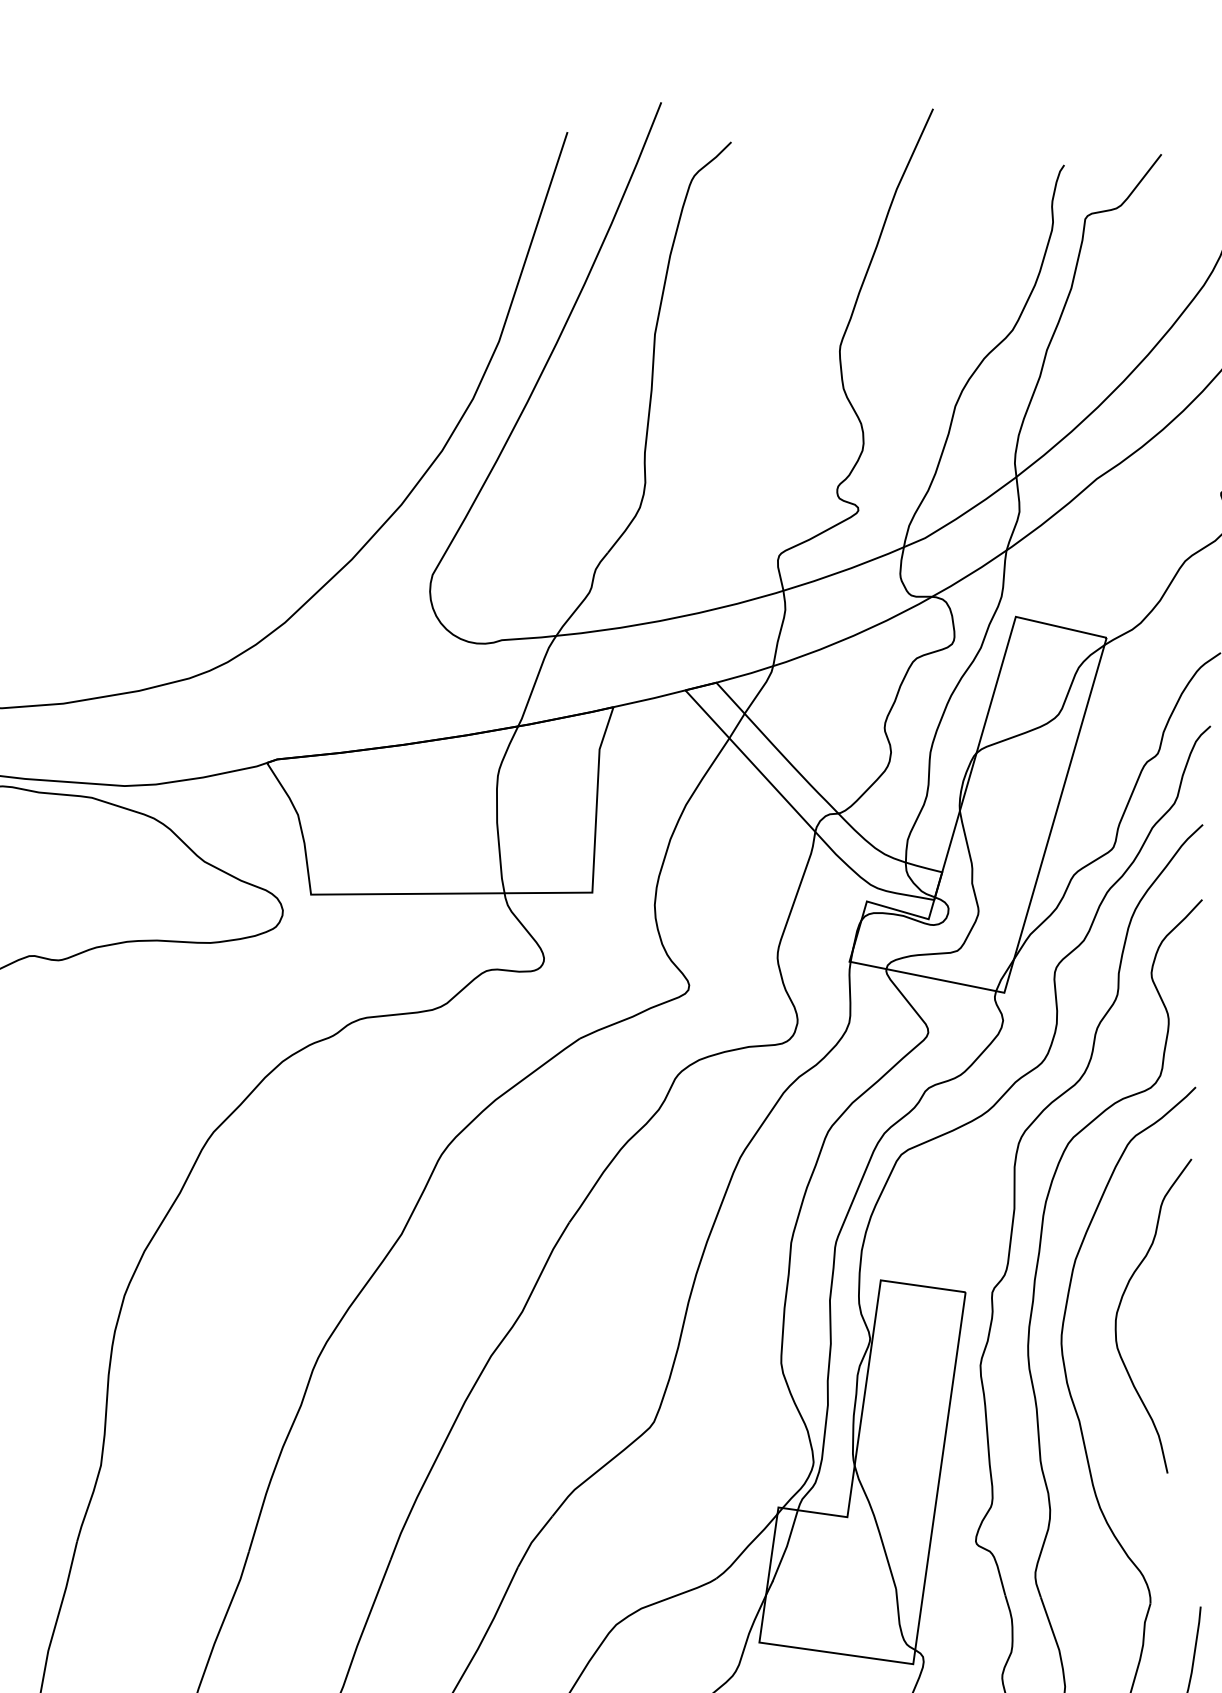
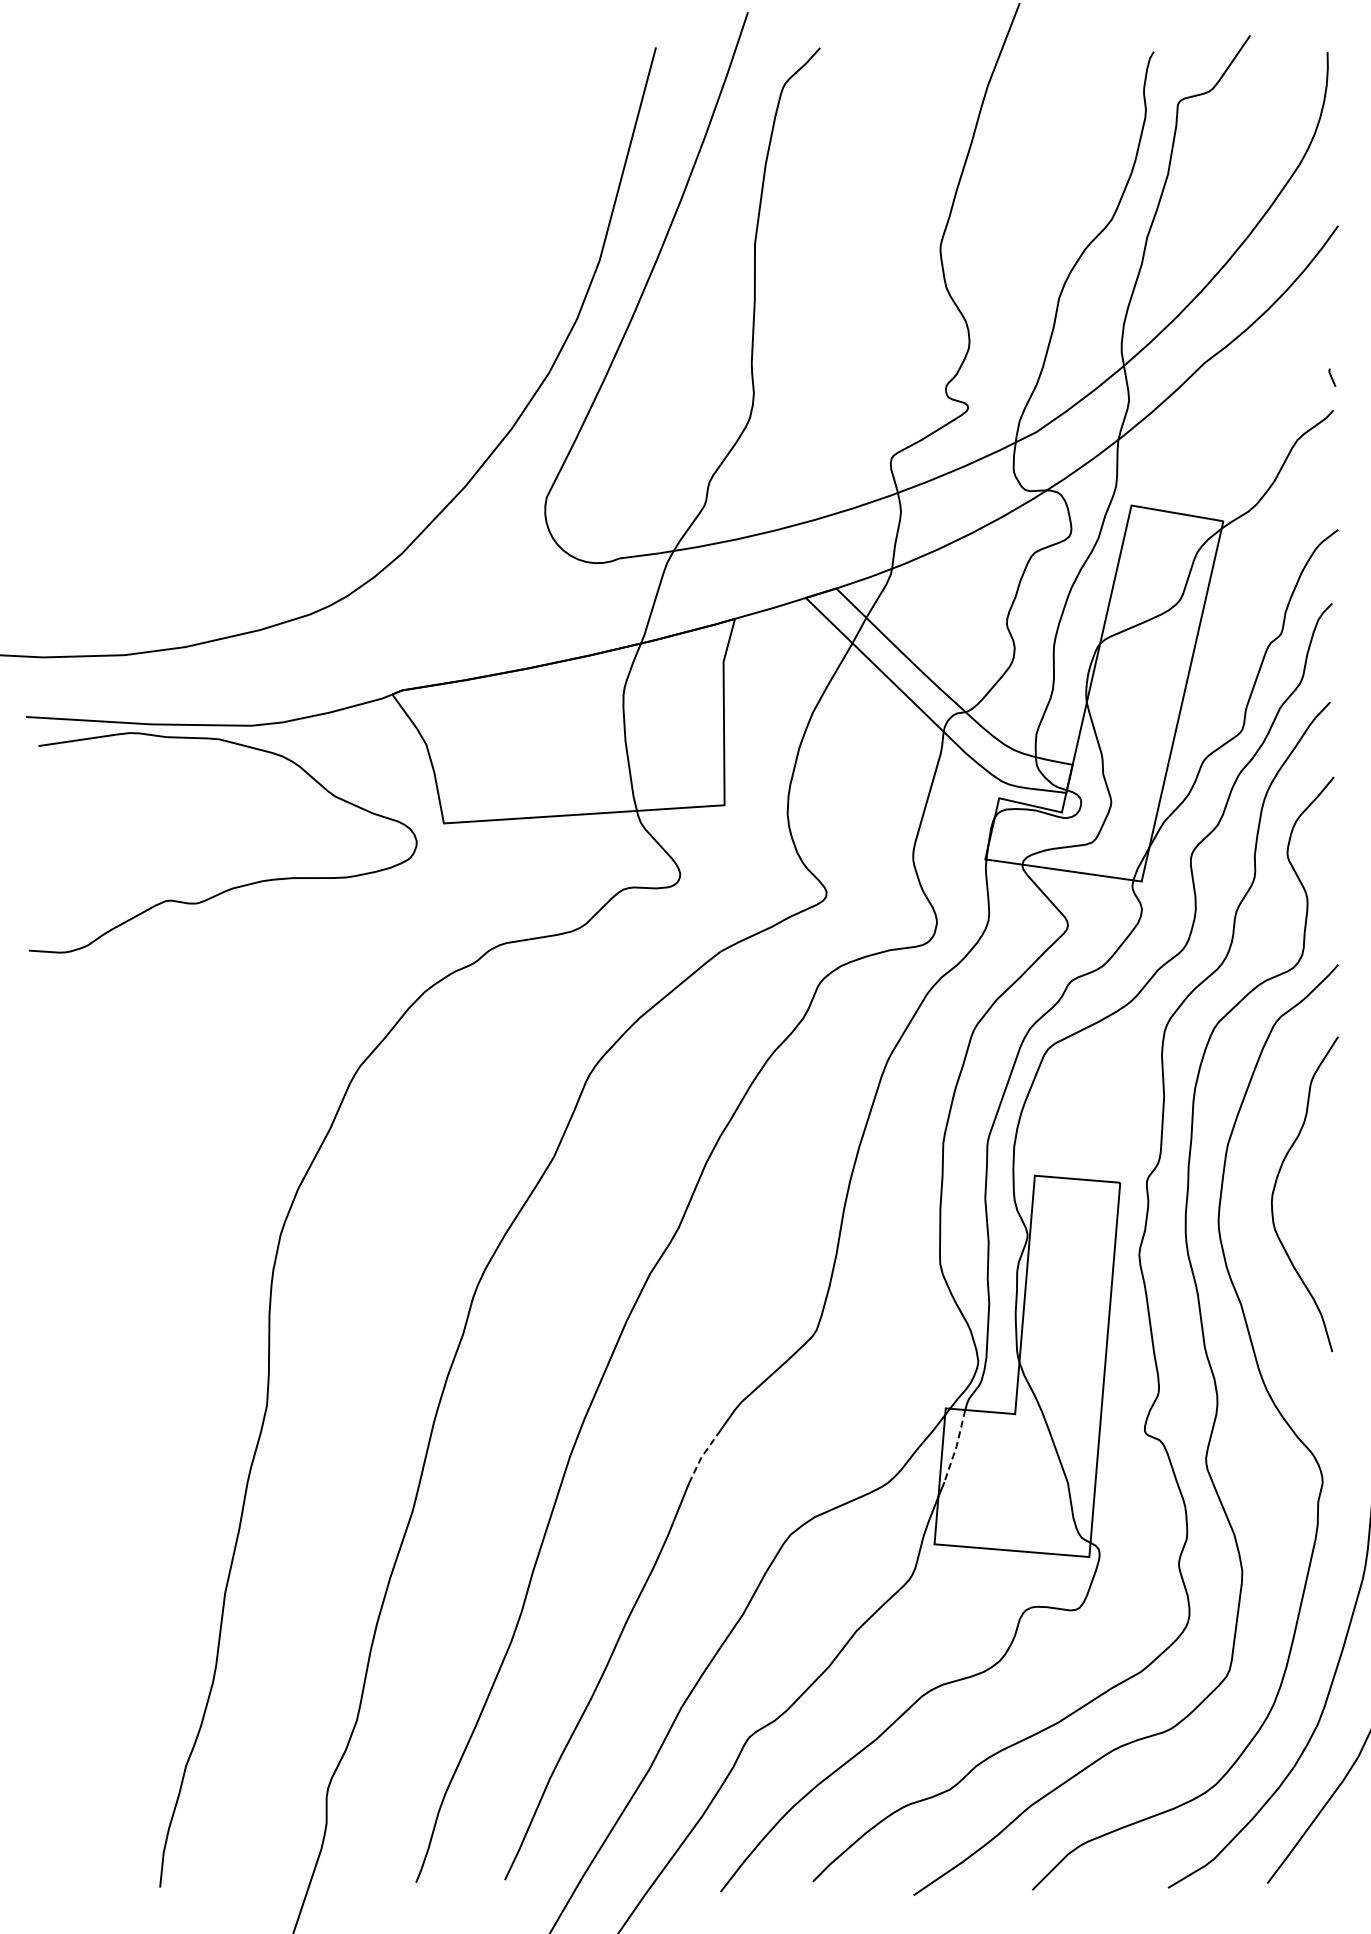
line: (532, 1541) -> (702, 1456), solid -> dashed
line: (786, 1546) -> (956, 1446), solid -> dashed

